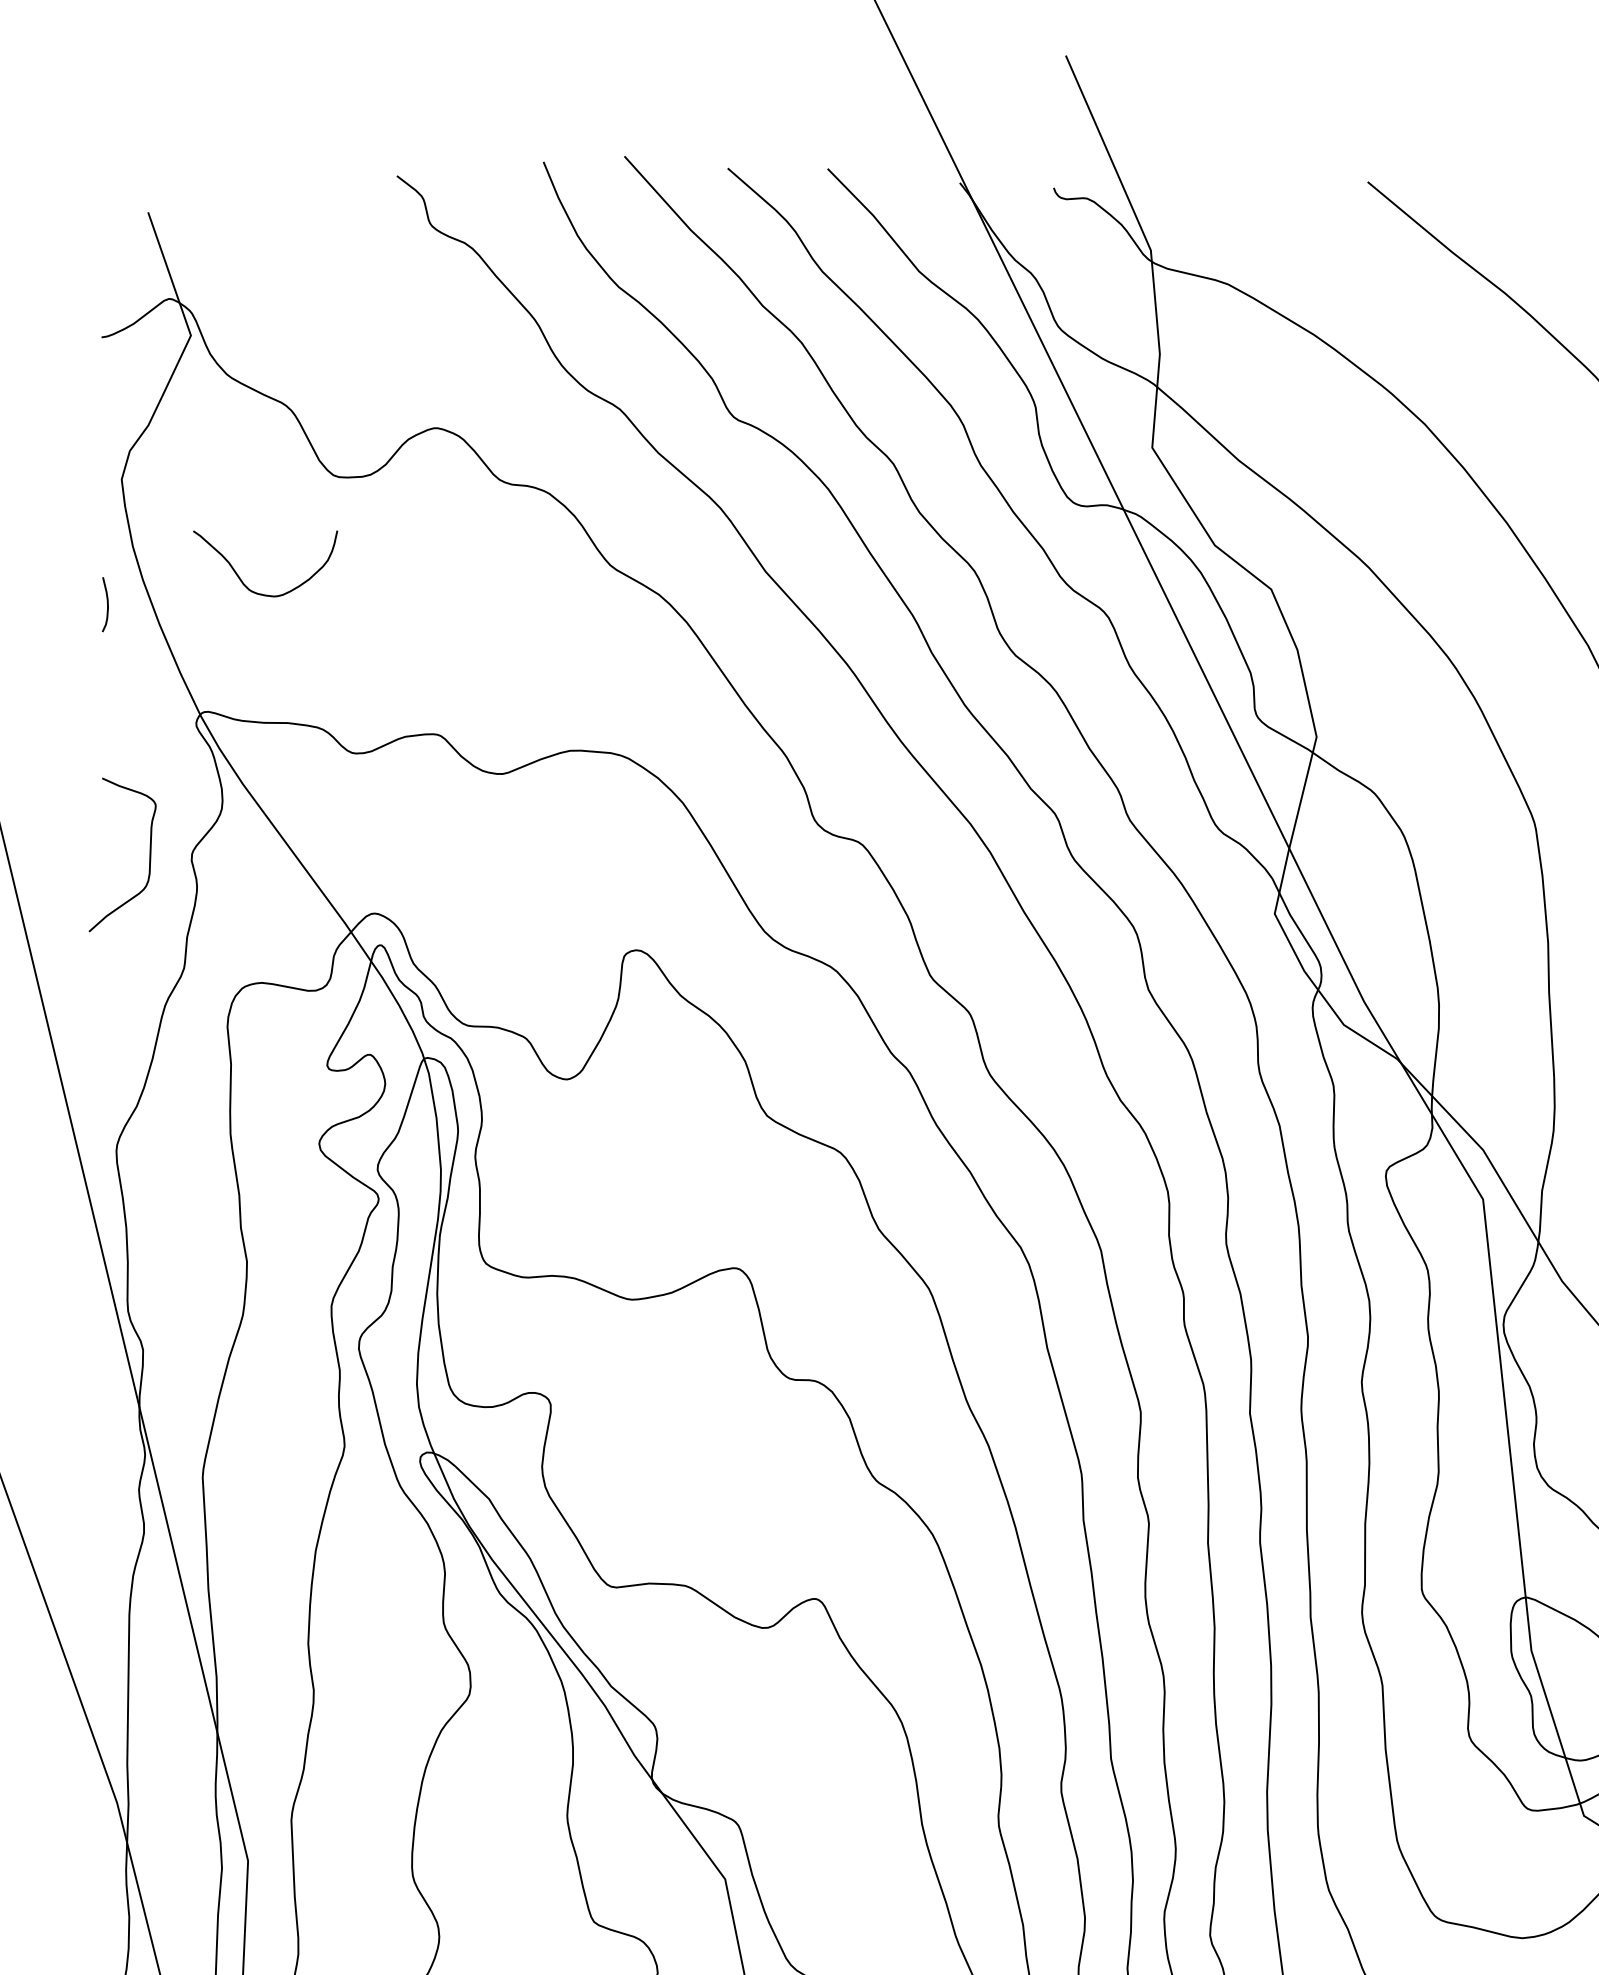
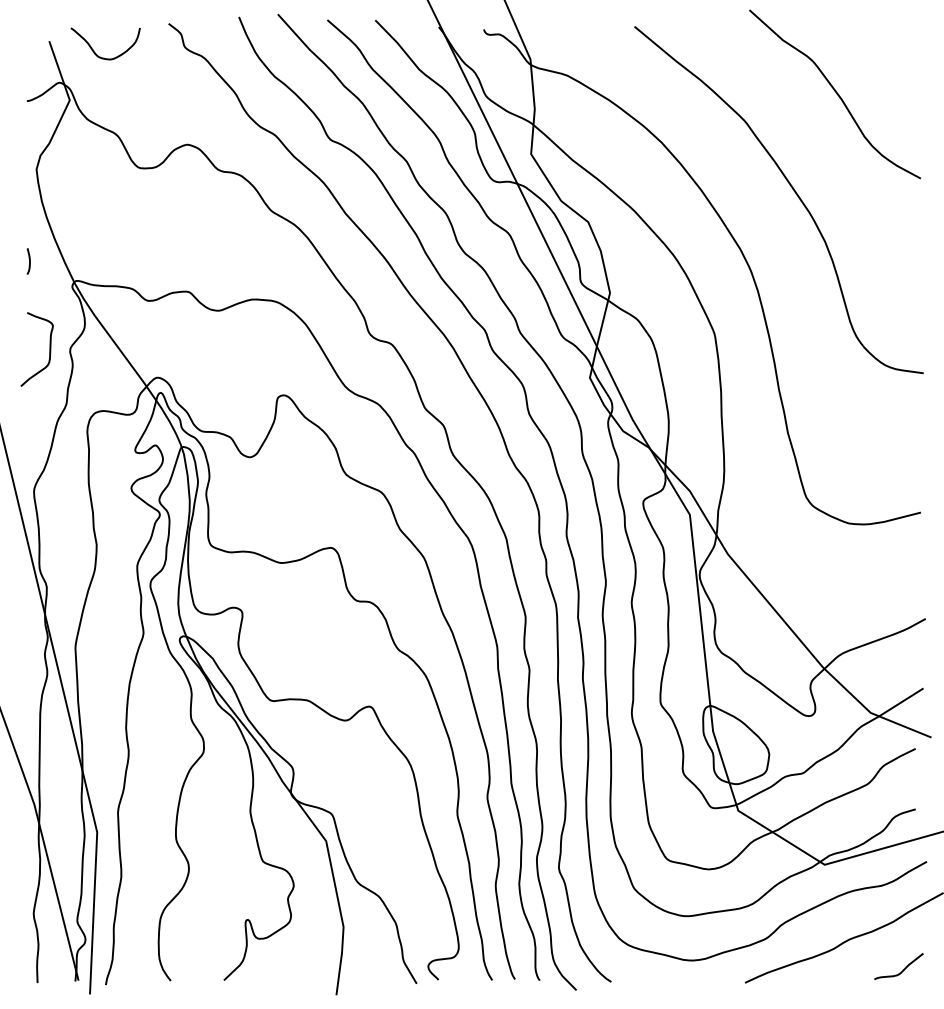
curve: (242, 577) -> (94, 50), moved
curve: (106, 604) -> (29, 261), moved

